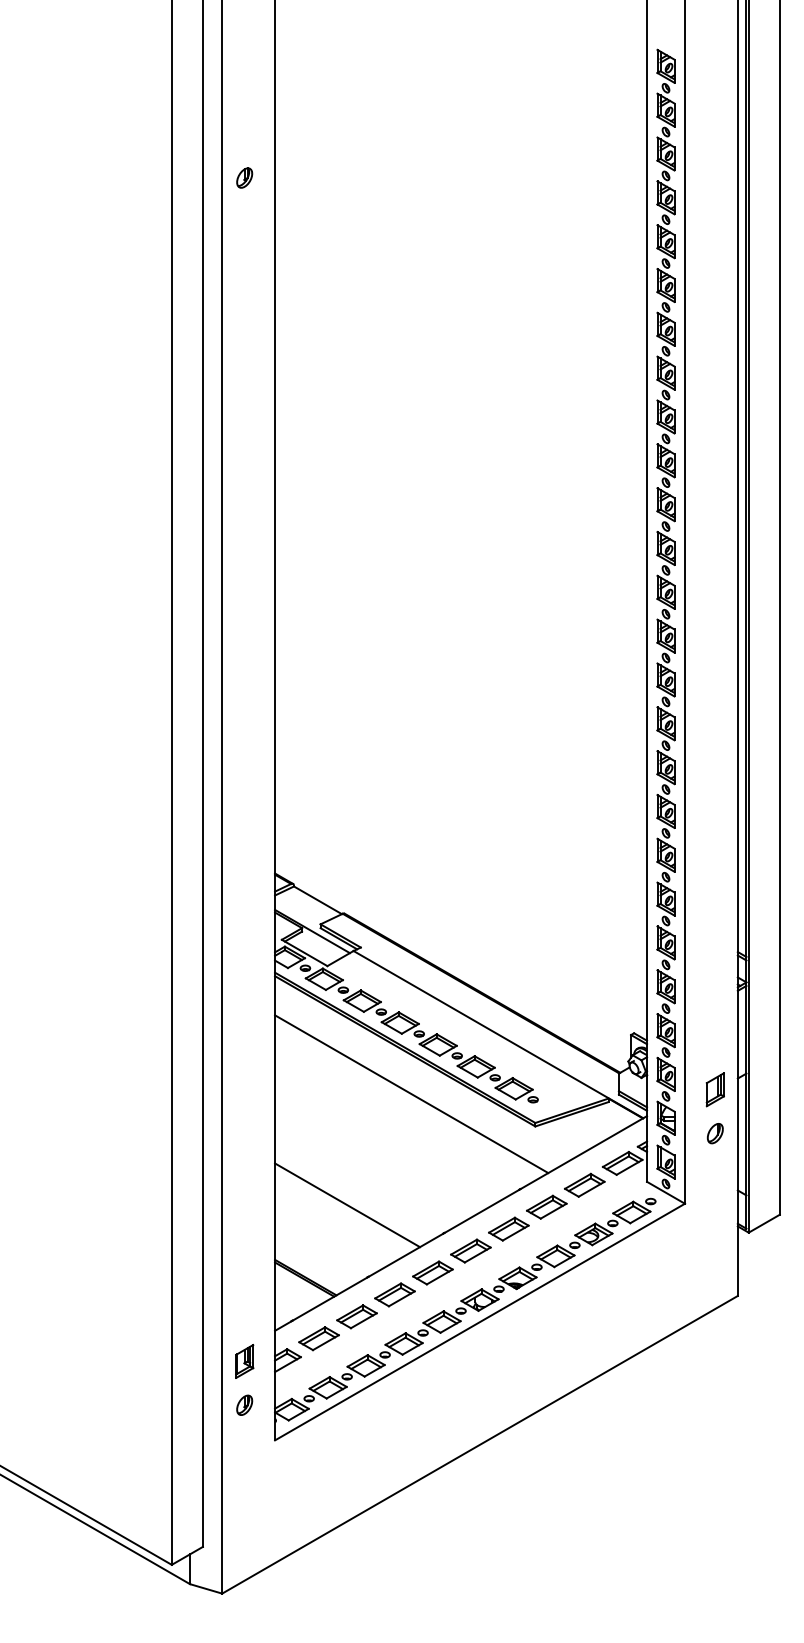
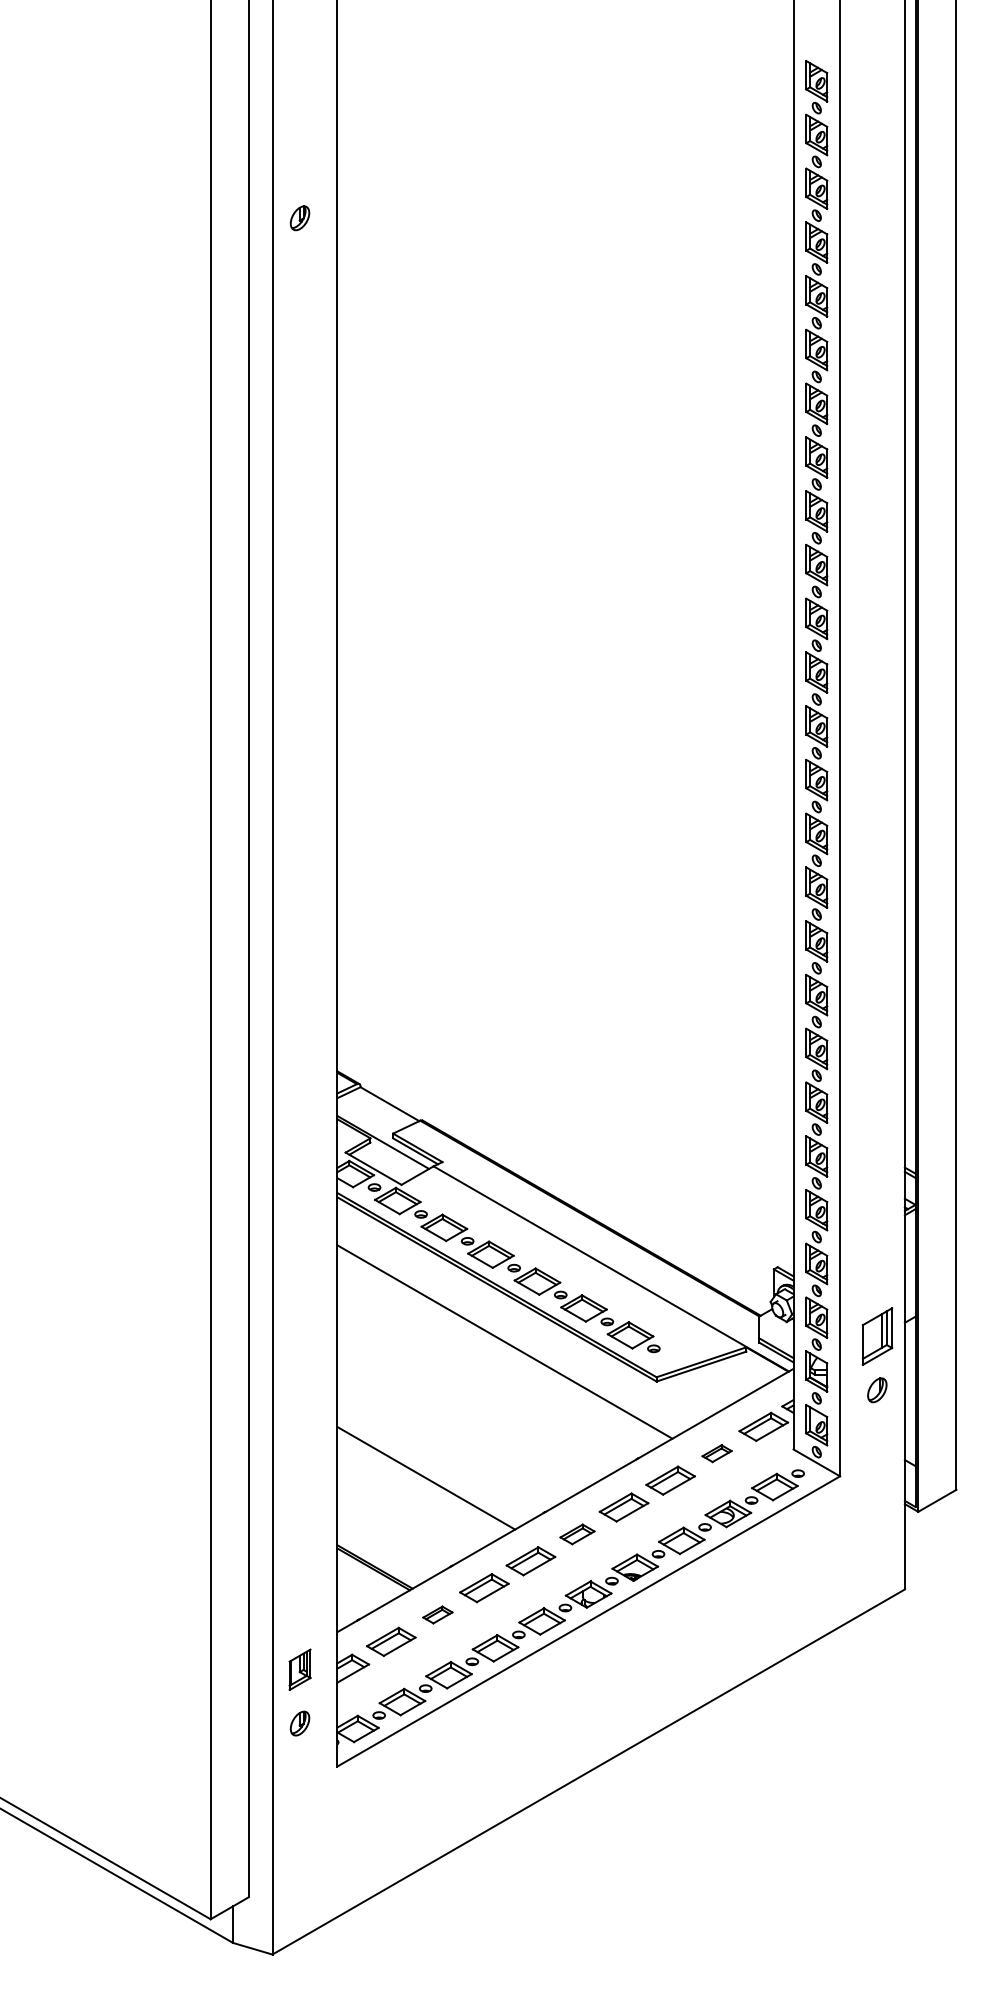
part: (714, 1089) -> (876, 1336), size x1.4
part: (584, 1185) -> (716, 1453), size x0.6
part: (470, 1251) -> (577, 1534), size x0.7
part: (356, 1316) -> (437, 1614), size x0.6

